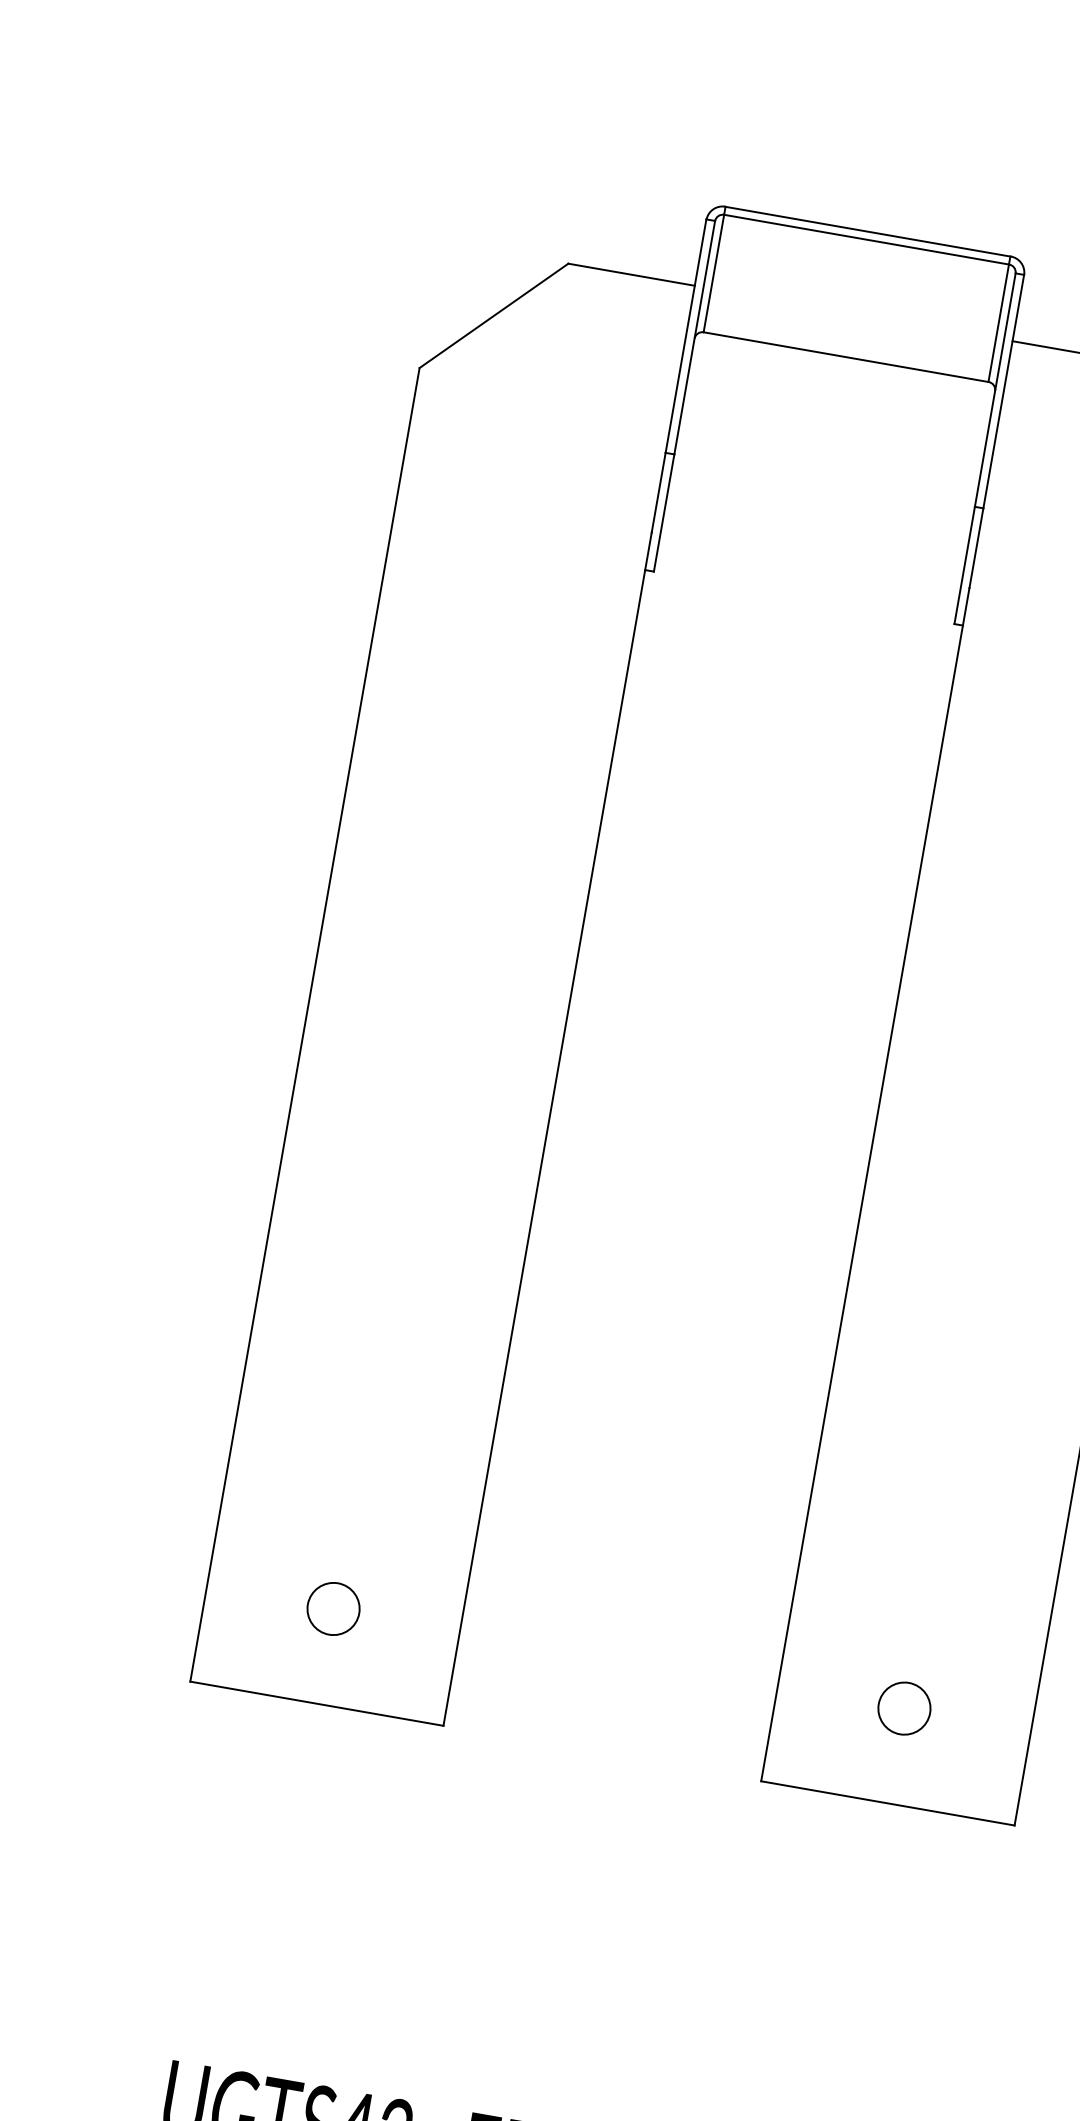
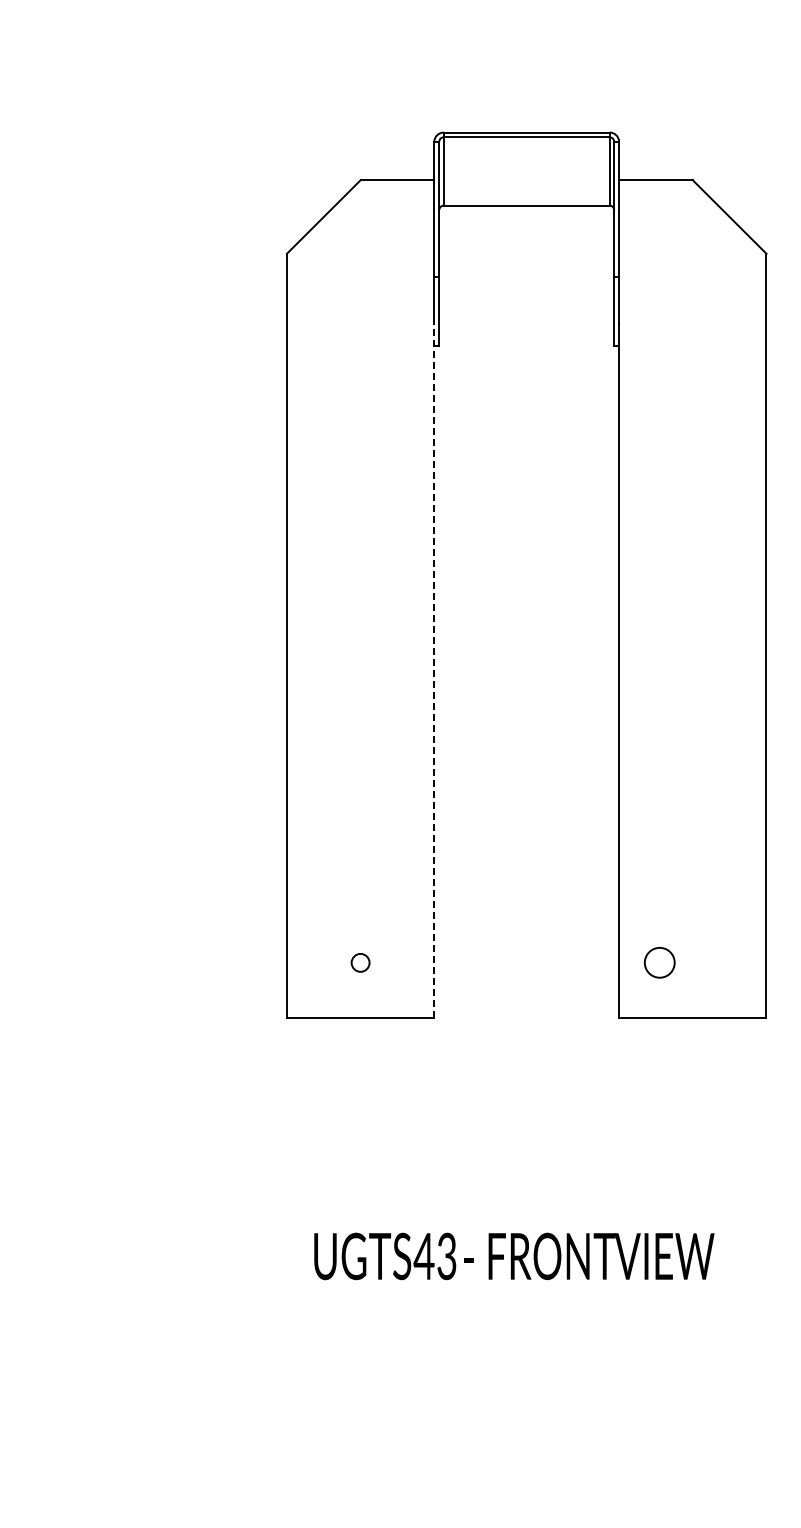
line: (548, 1128) -> (434, 670), solid -> dashed
circle: (333, 1608) -> (360, 962), size x0.6
circle: (904, 1708) -> (659, 962), moved

